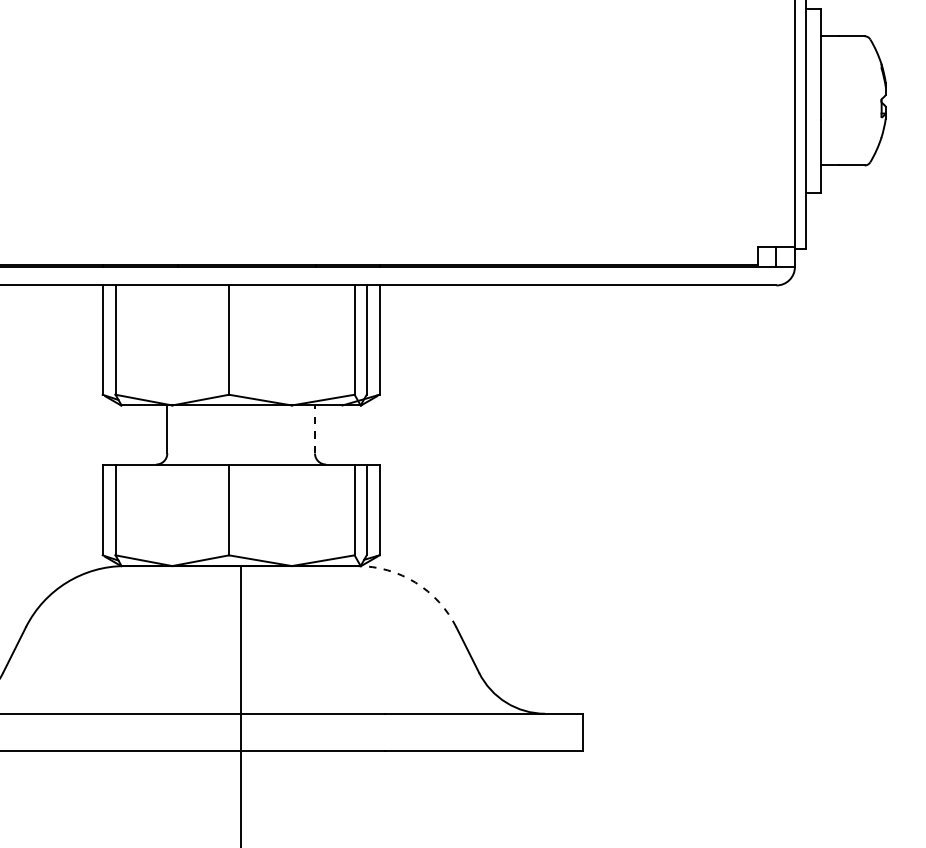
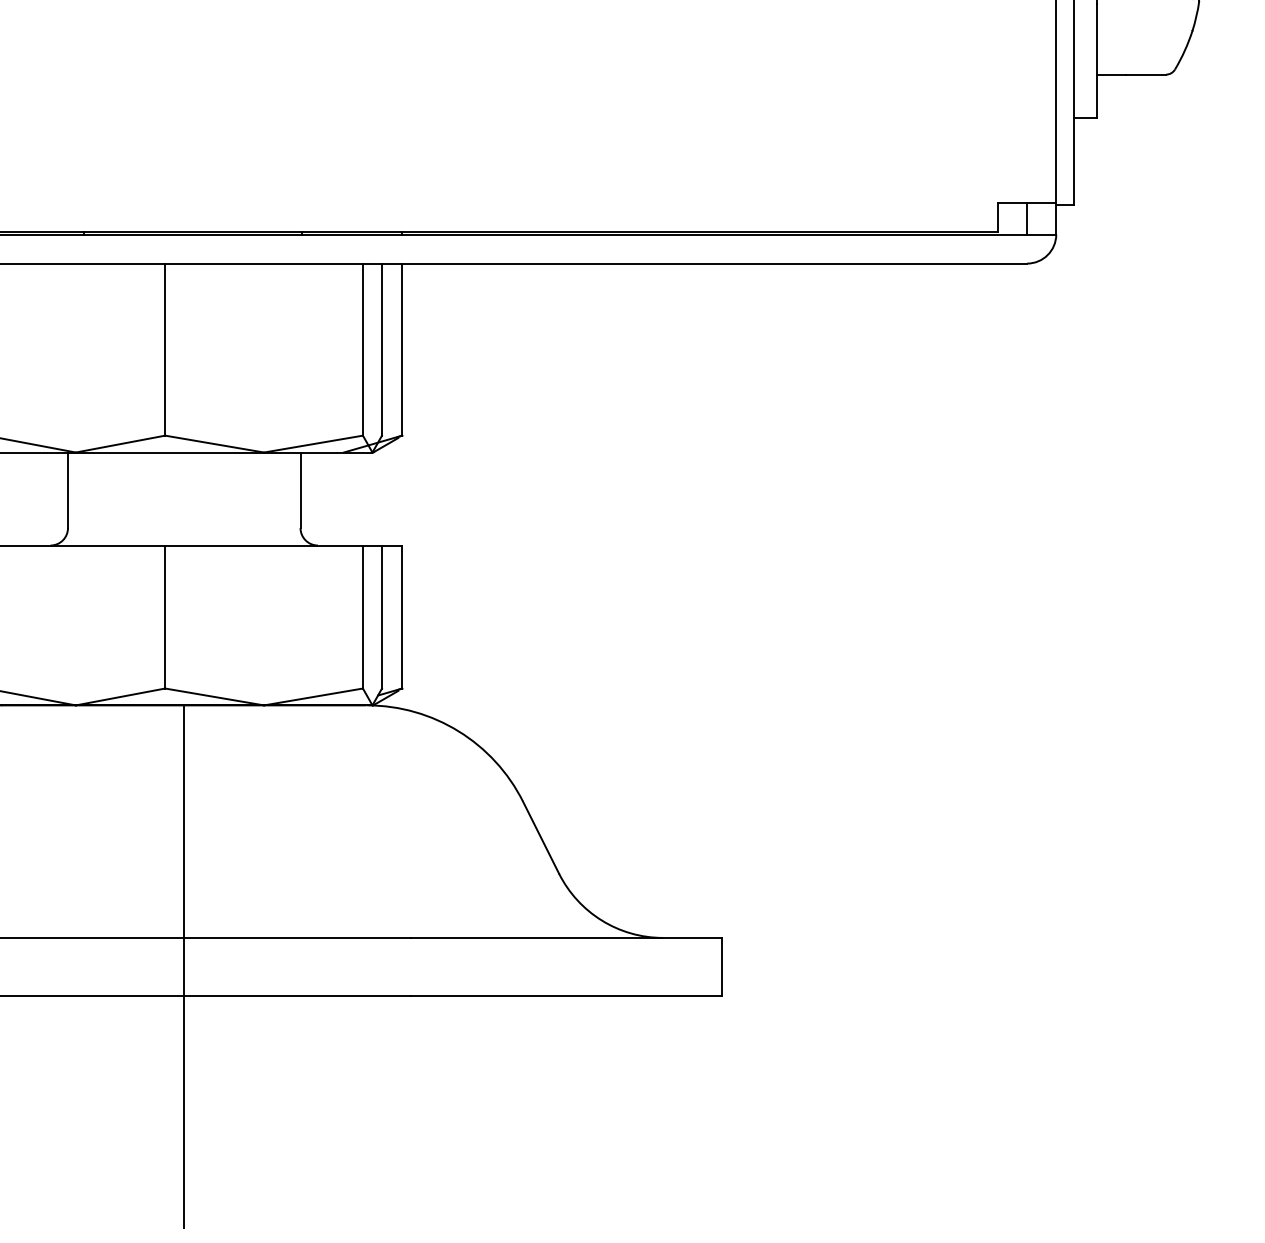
line: (314, 429) -> (299, 490), dashed -> solid
arc: (415, 582) -> (458, 731), dashed -> solid

